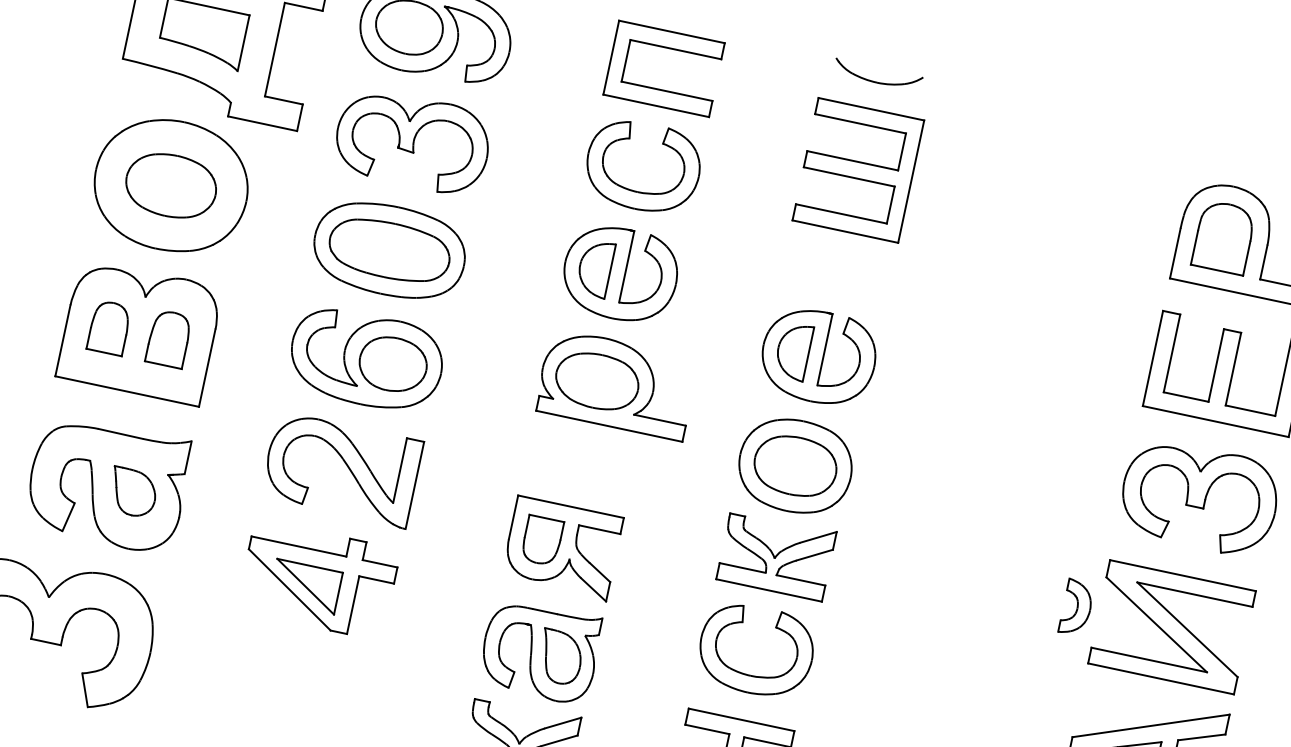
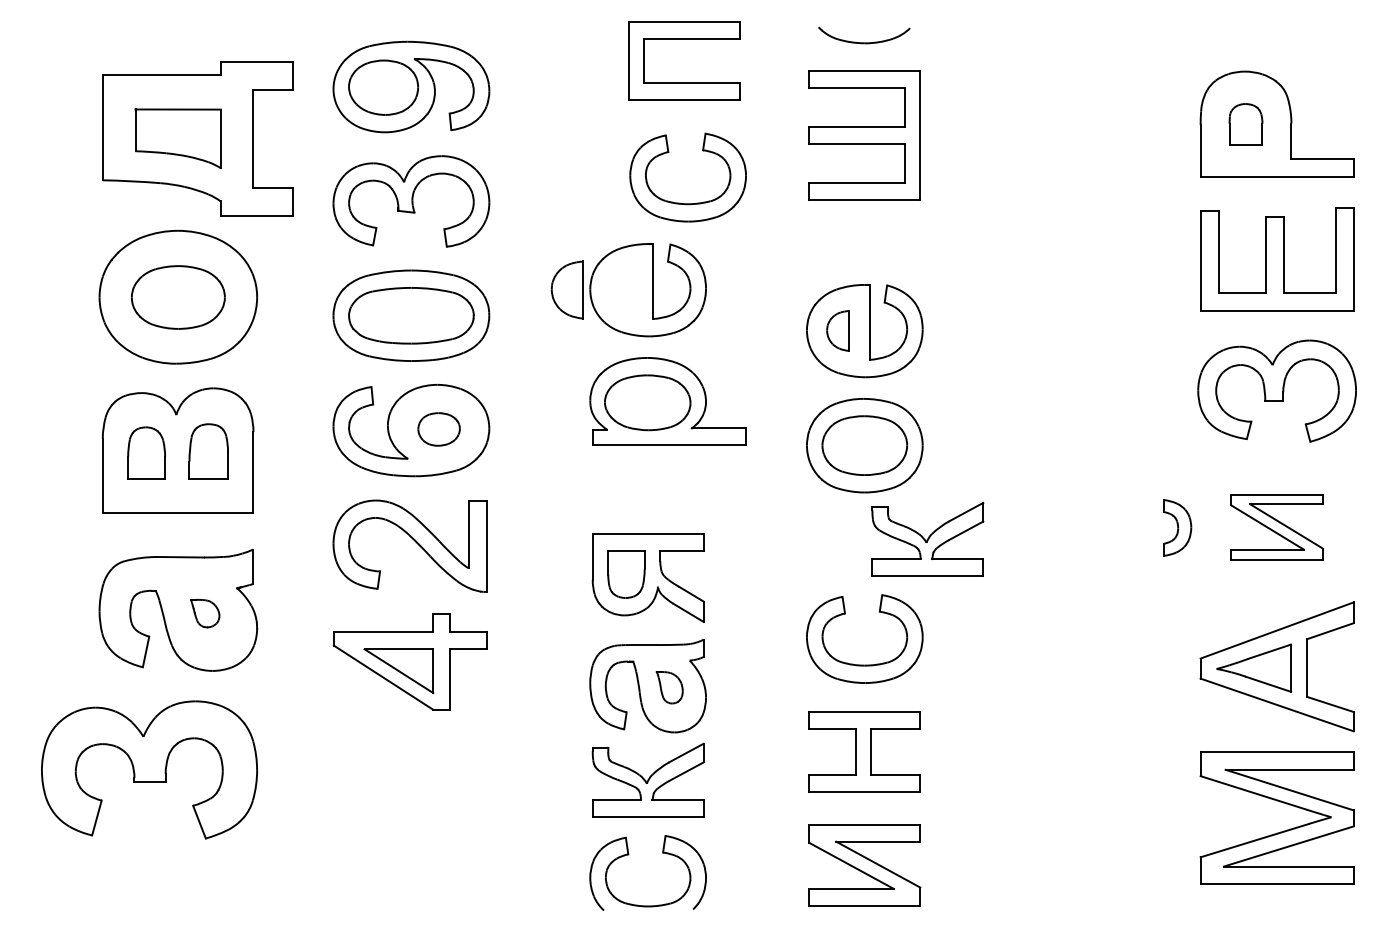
part: (668, 48) -> (684, 39), moved
part: (637, 191) -> (687, 203), moved
part: (1223, 237) -> (1245, 124), size x0.6
part: (594, 267) -> (566, 289), moved
part: (792, 350) -> (837, 330), size x0.7
part: (392, 364) -> (438, 429), size x0.6
part: (132, 492) -> (204, 613), size x0.6
part: (776, 554) -> (927, 538), moved
part: (1171, 626) -> (1276, 526), size x0.6
part: (560, 657) -> (669, 687), size x0.6

